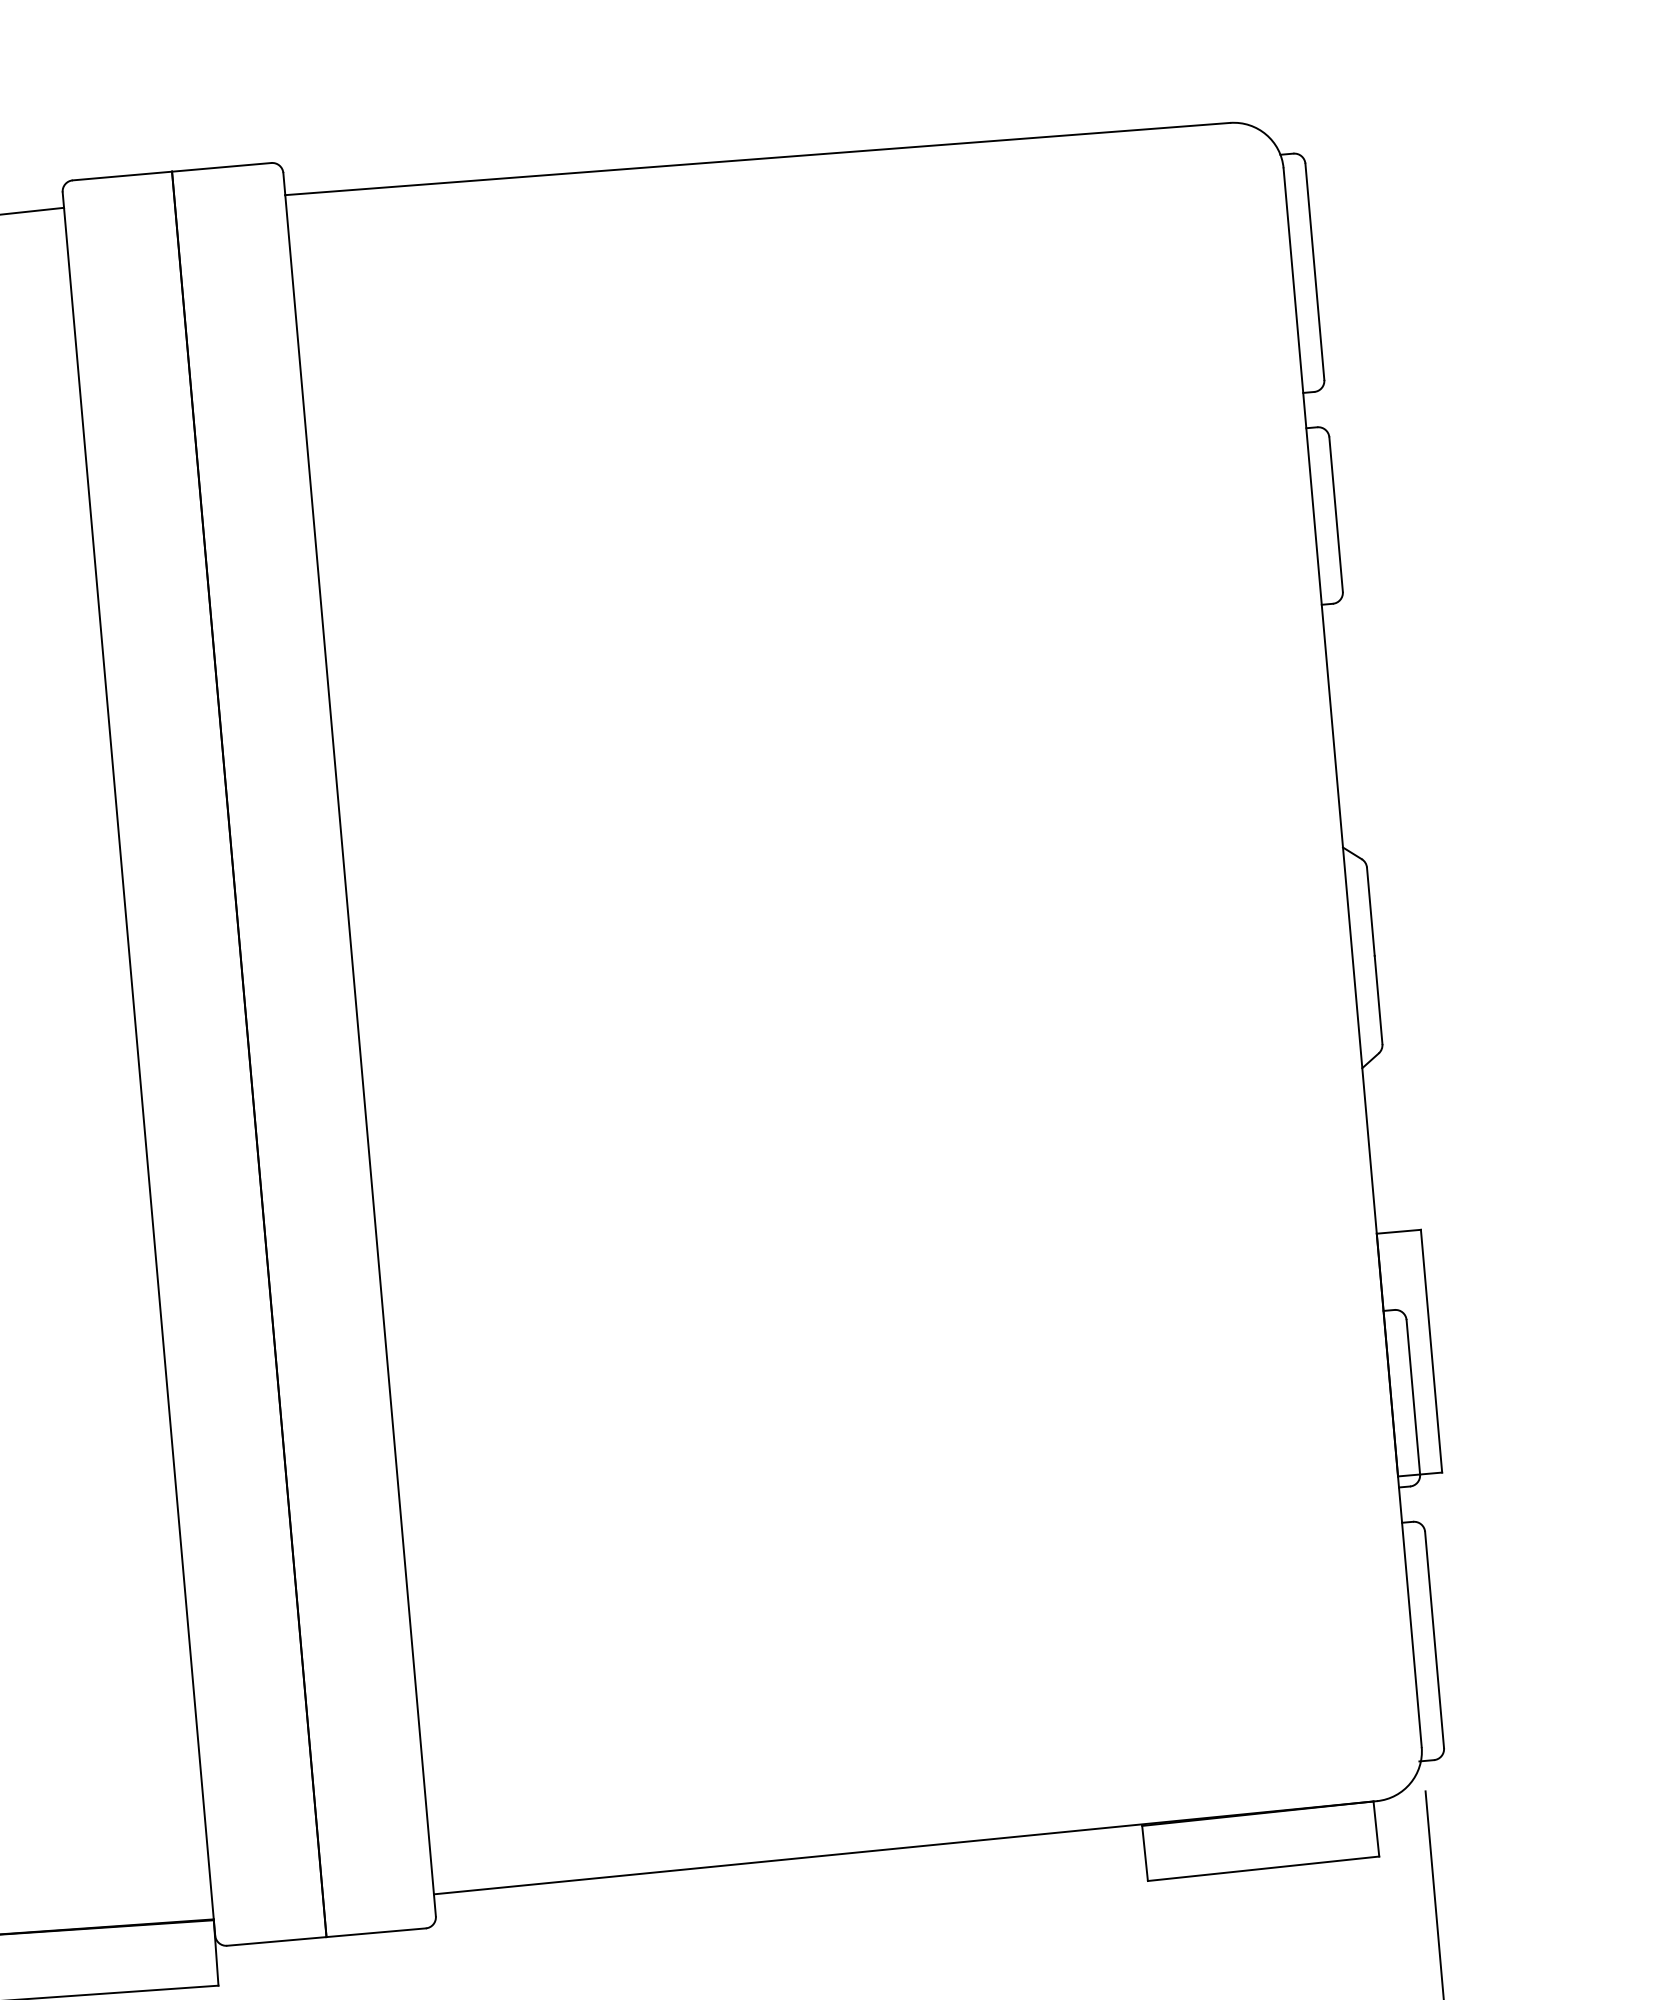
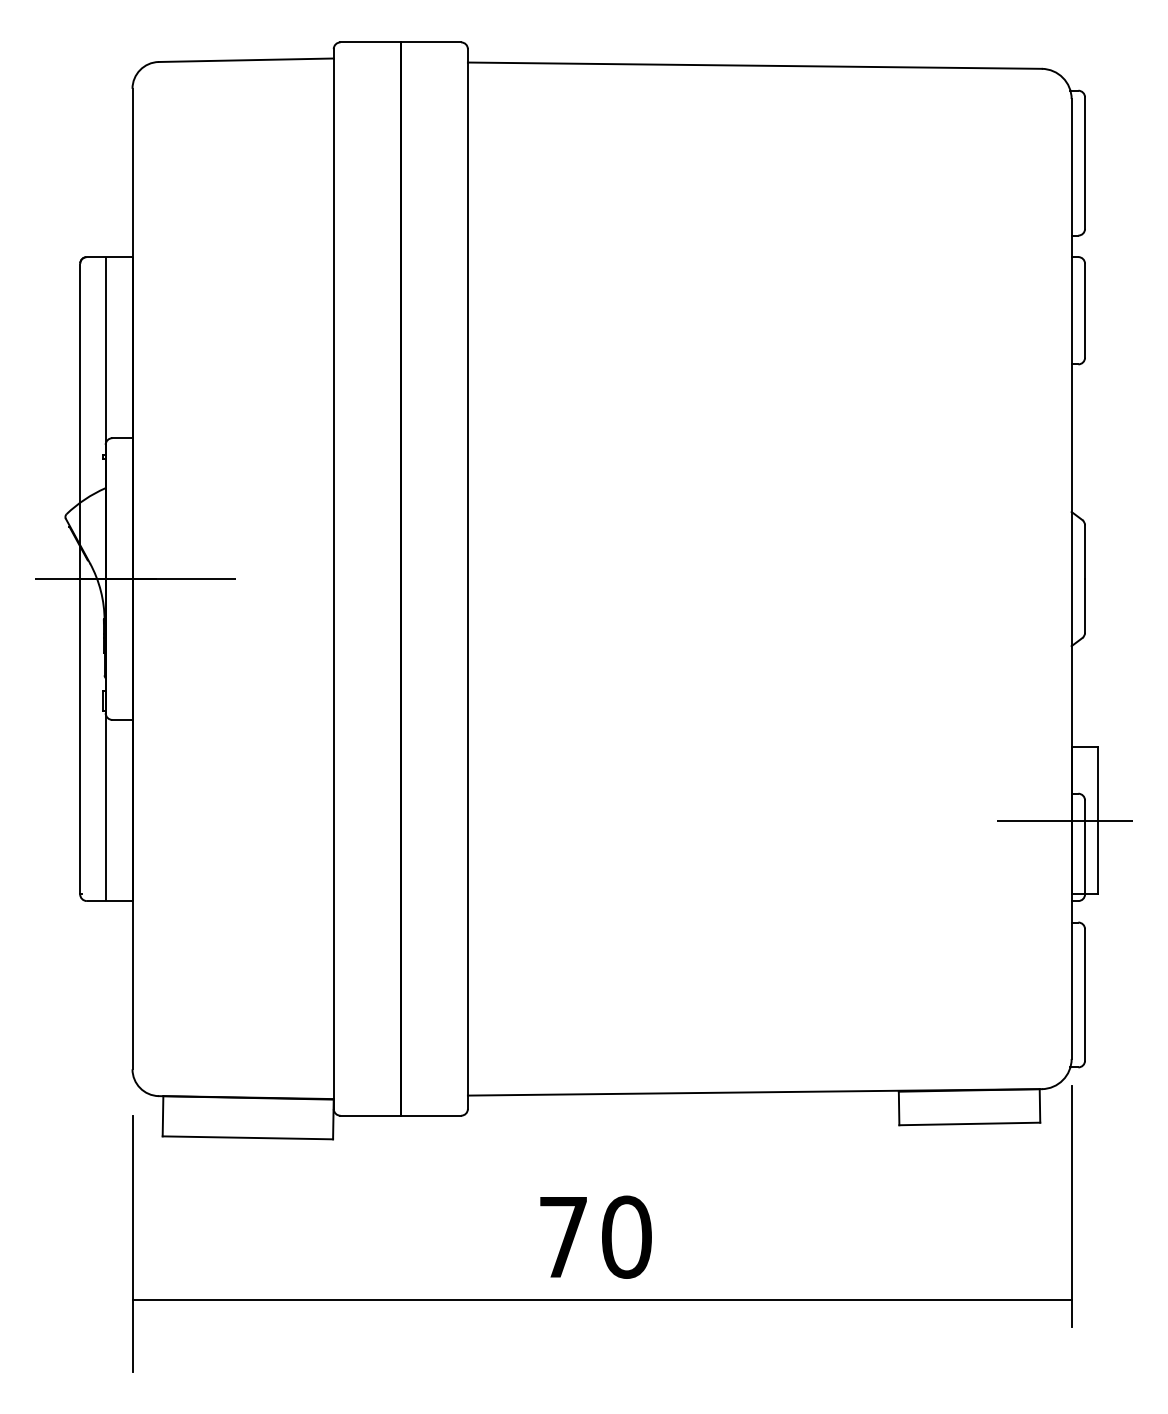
line: (1377, 1355) -> (1065, 820), added

